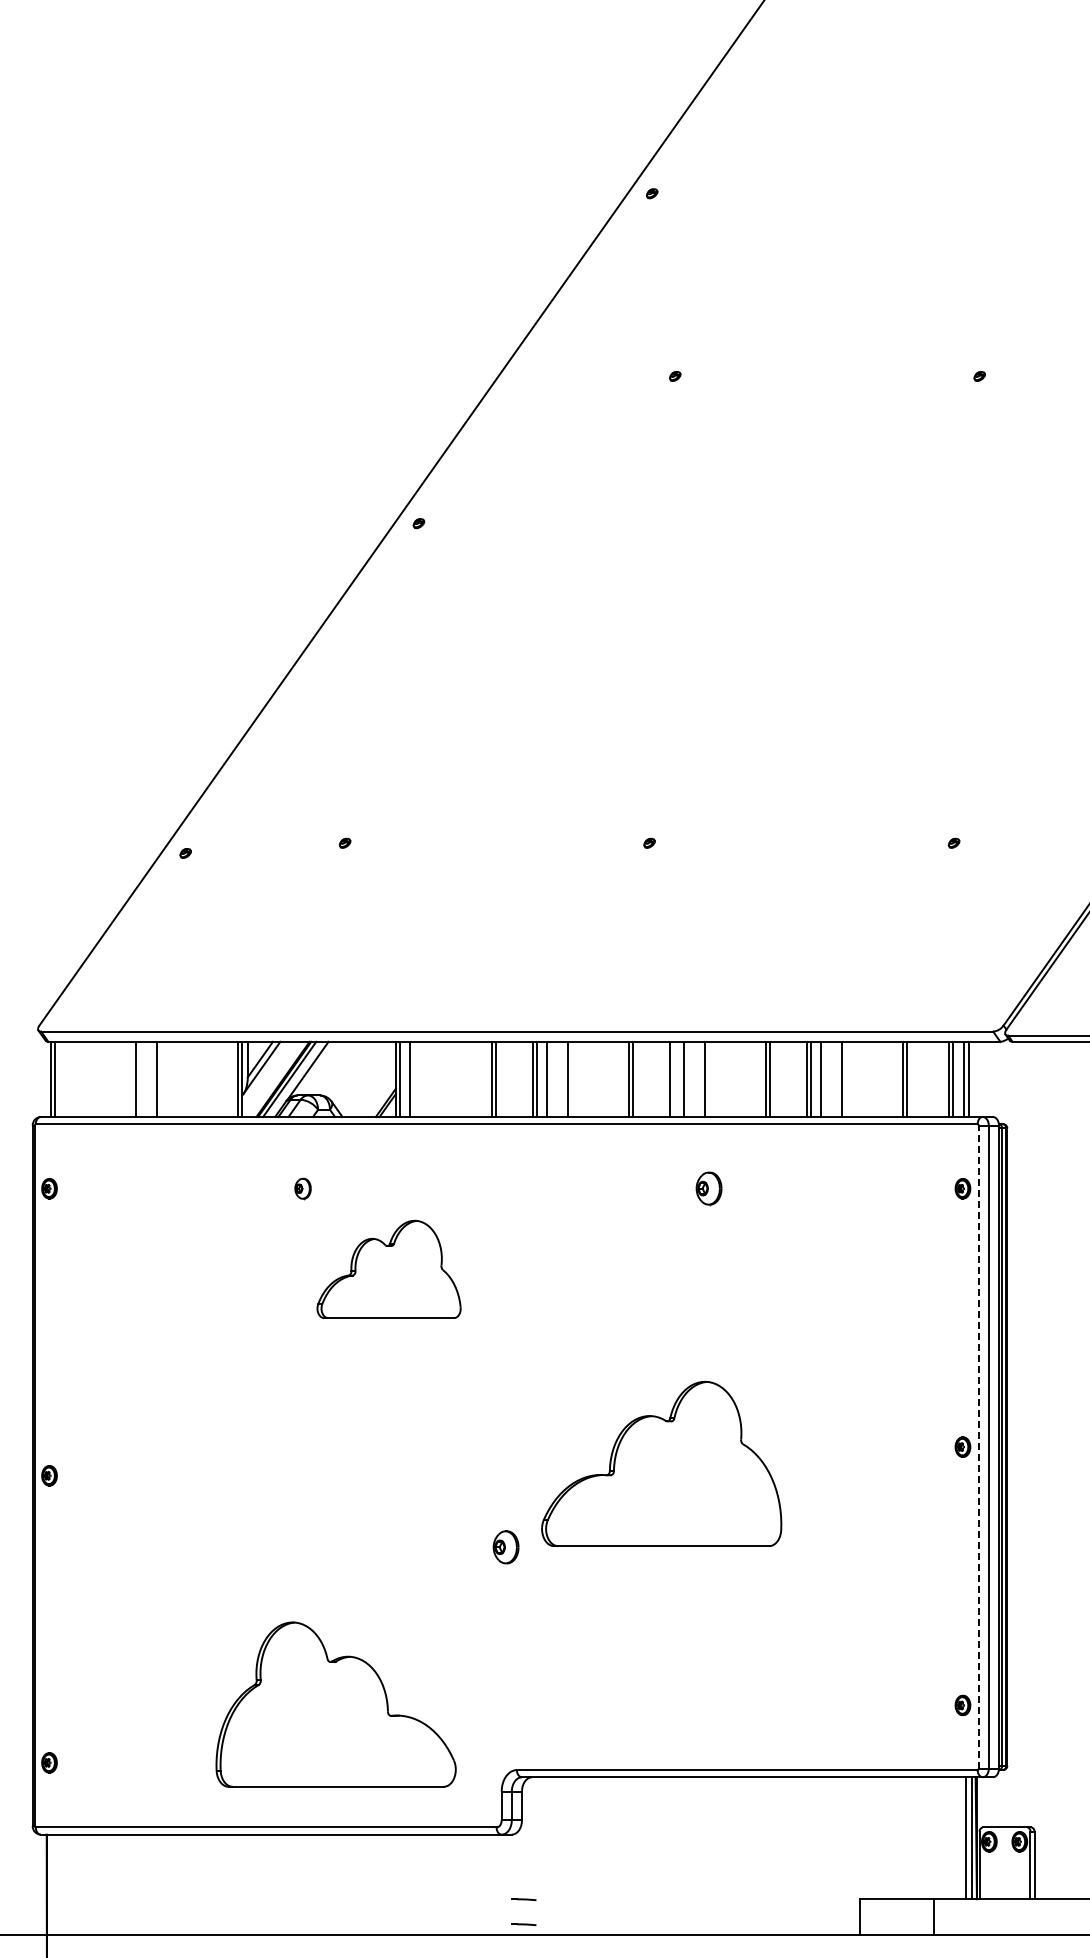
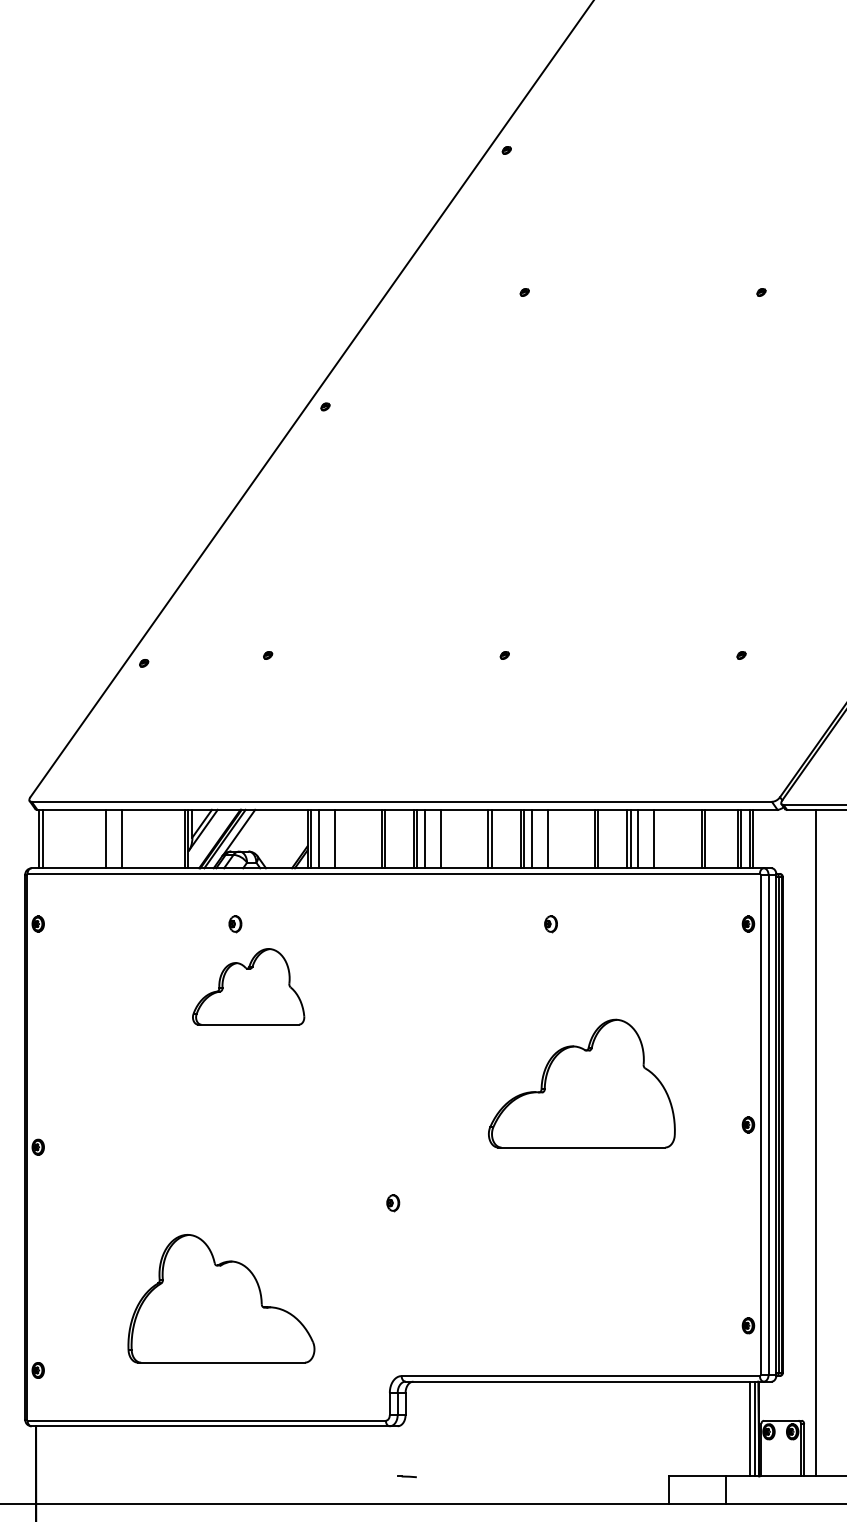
line: (430, 1078) -> (334, 838), added
line: (674, 1078) -> (524, 838), added
part: (708, 1188) -> (550, 923), size x0.62
part: (388, 1268) -> (248, 986), moved
line: (978, 1447) -> (760, 1125), dashed -> solid
part: (661, 1463) -> (581, 1083), moved
line: (1049, 1470) -> (815, 1143), added
part: (505, 1547) -> (392, 1203), size x0.62
part: (335, 1704) -> (220, 1298), moved
line: (523, 1924) -> (406, 1496), removed

